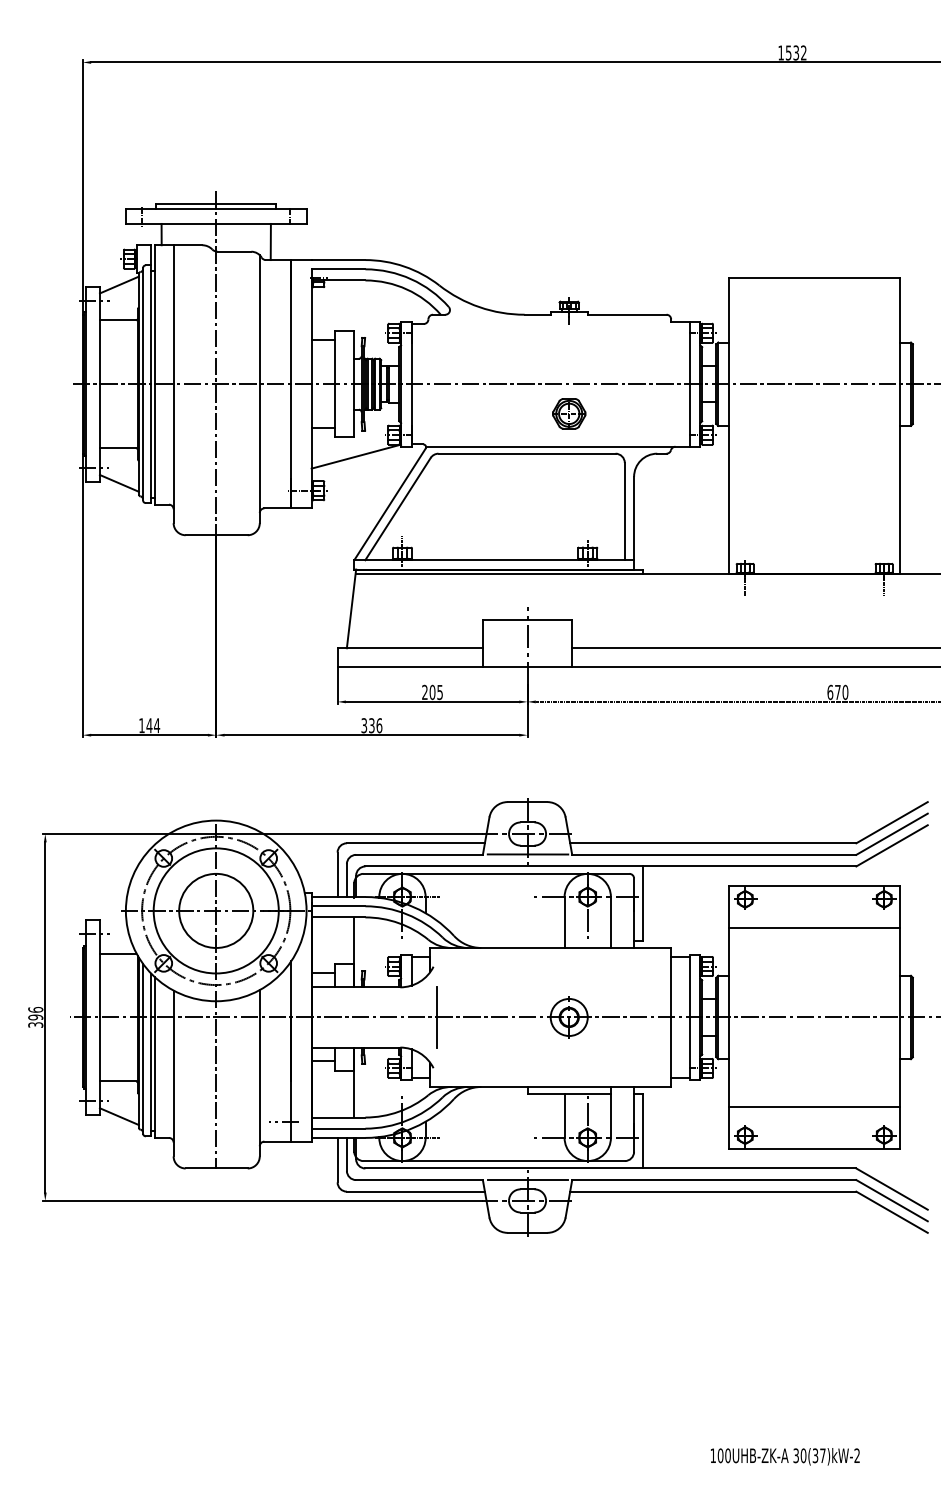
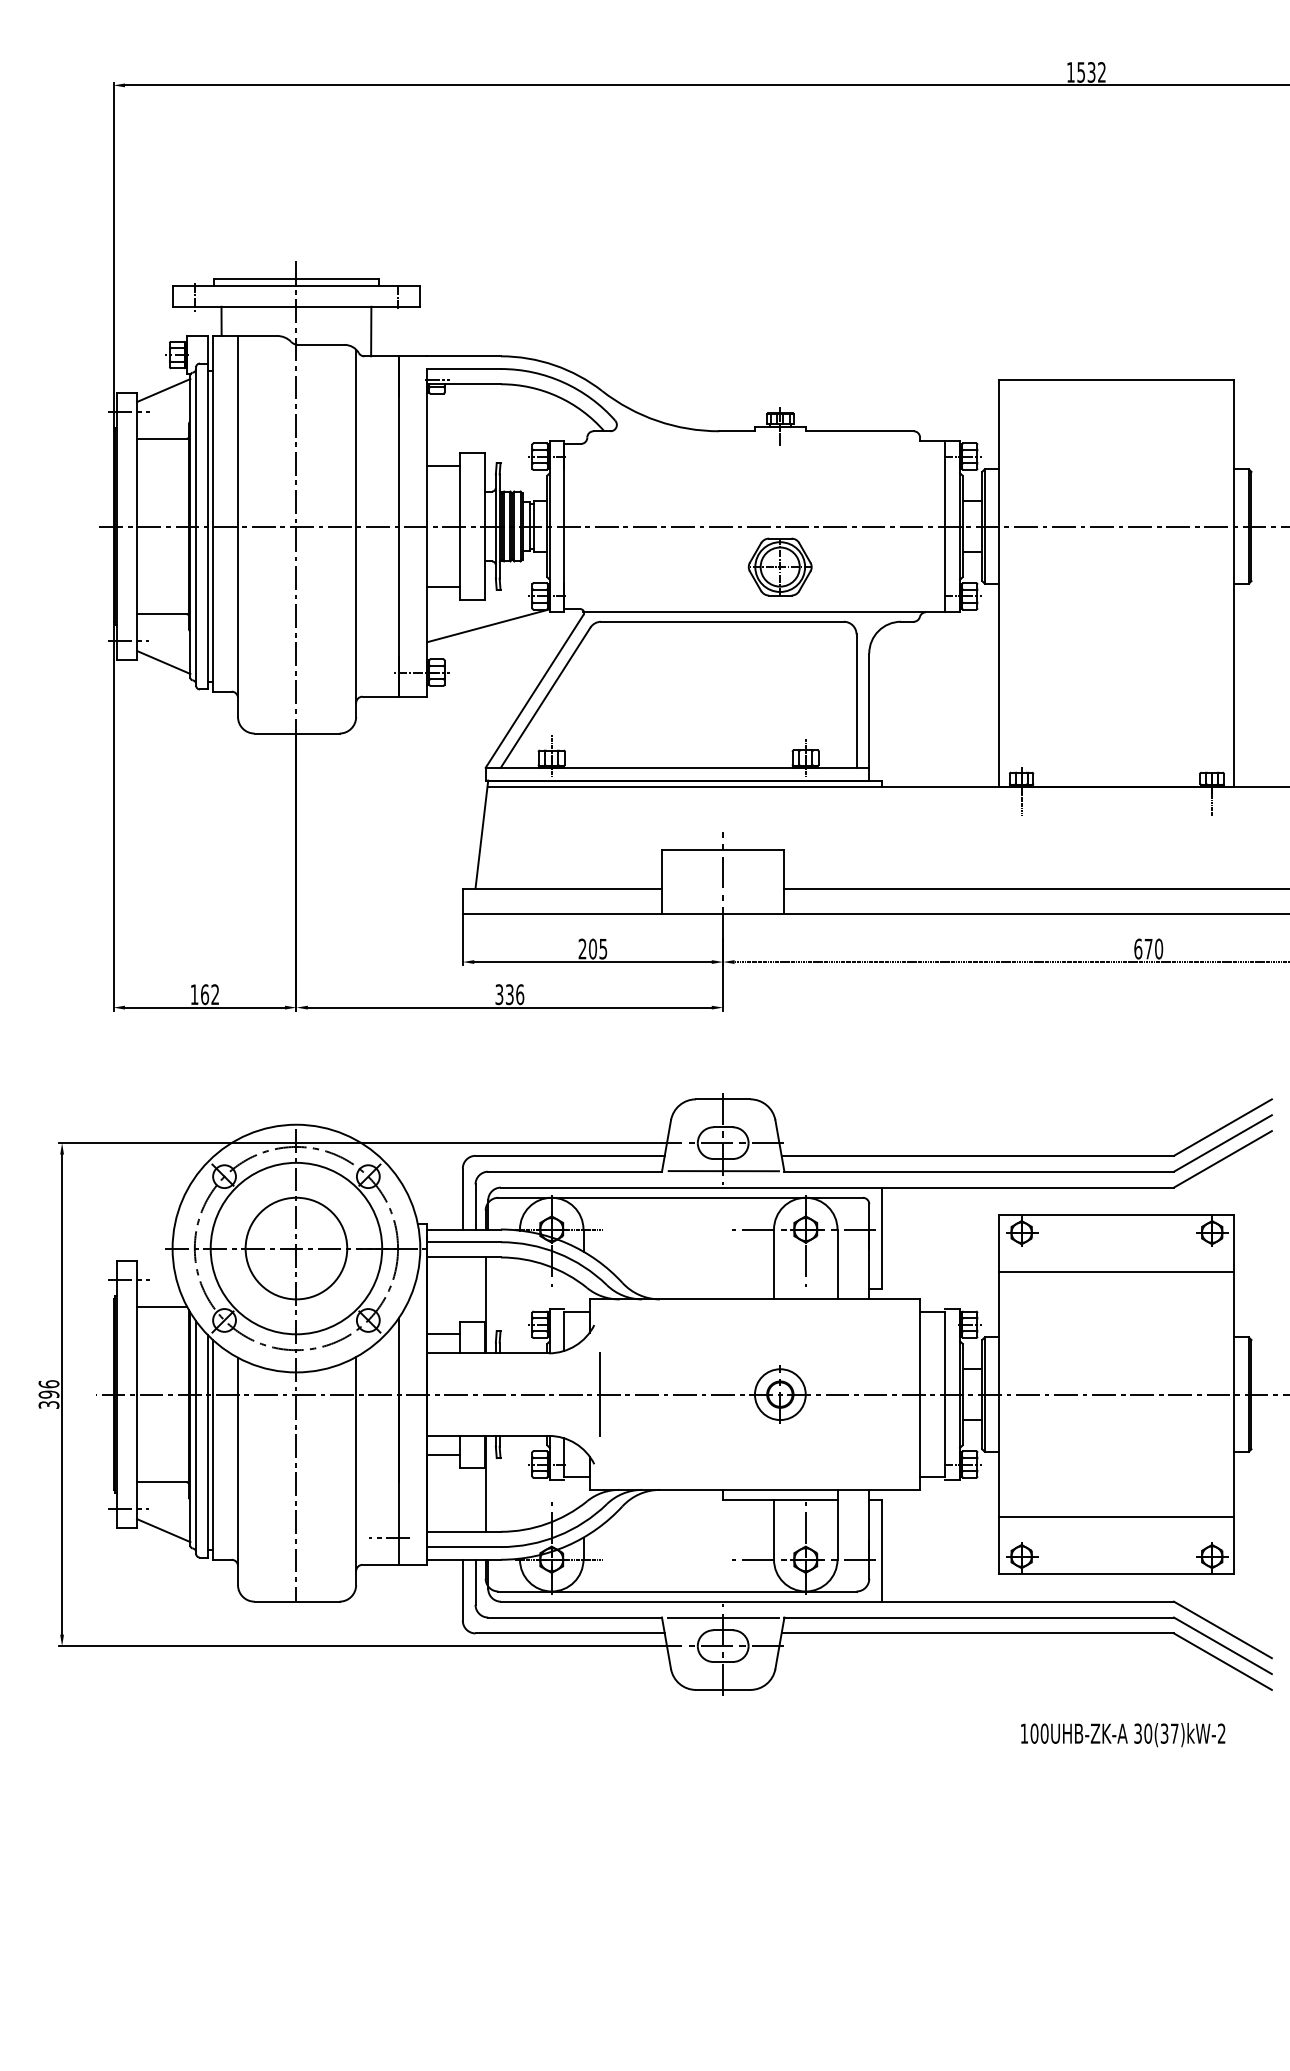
part: (569, 413) -> (780, 566), size x1.4
text: (153, 725) -> (210, 994), 144 -> 162
text: (785, 1456) -> (1123, 1734), moved

